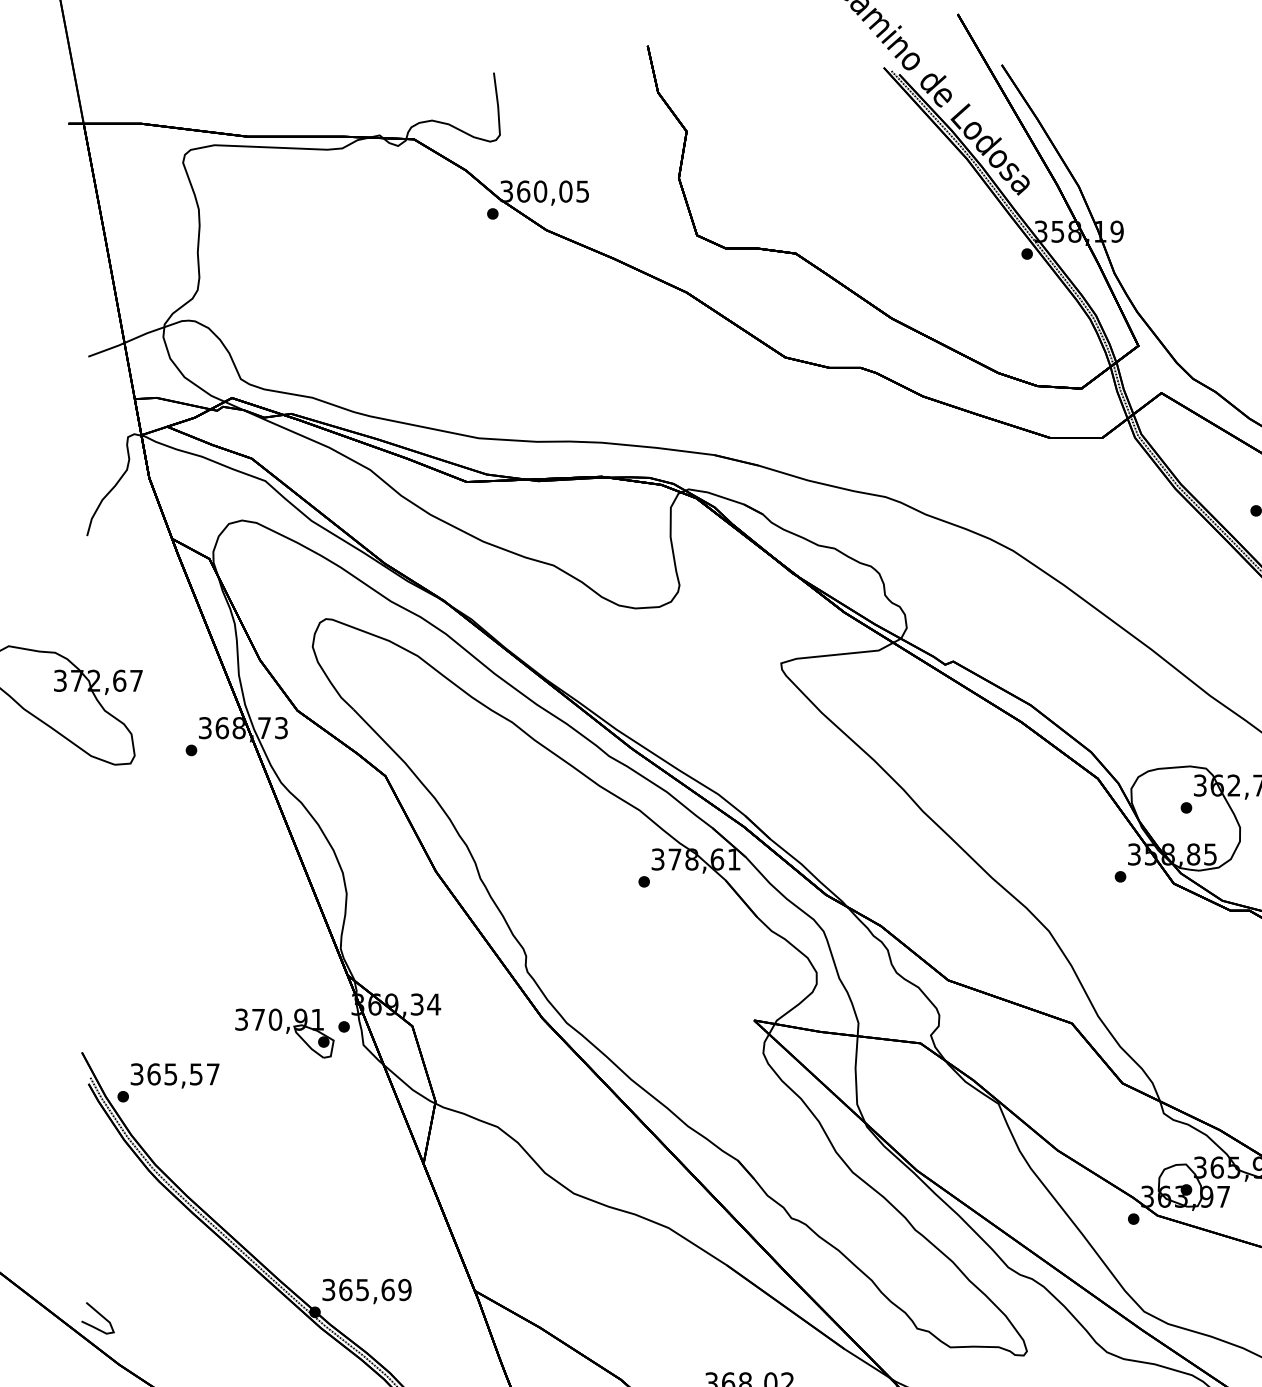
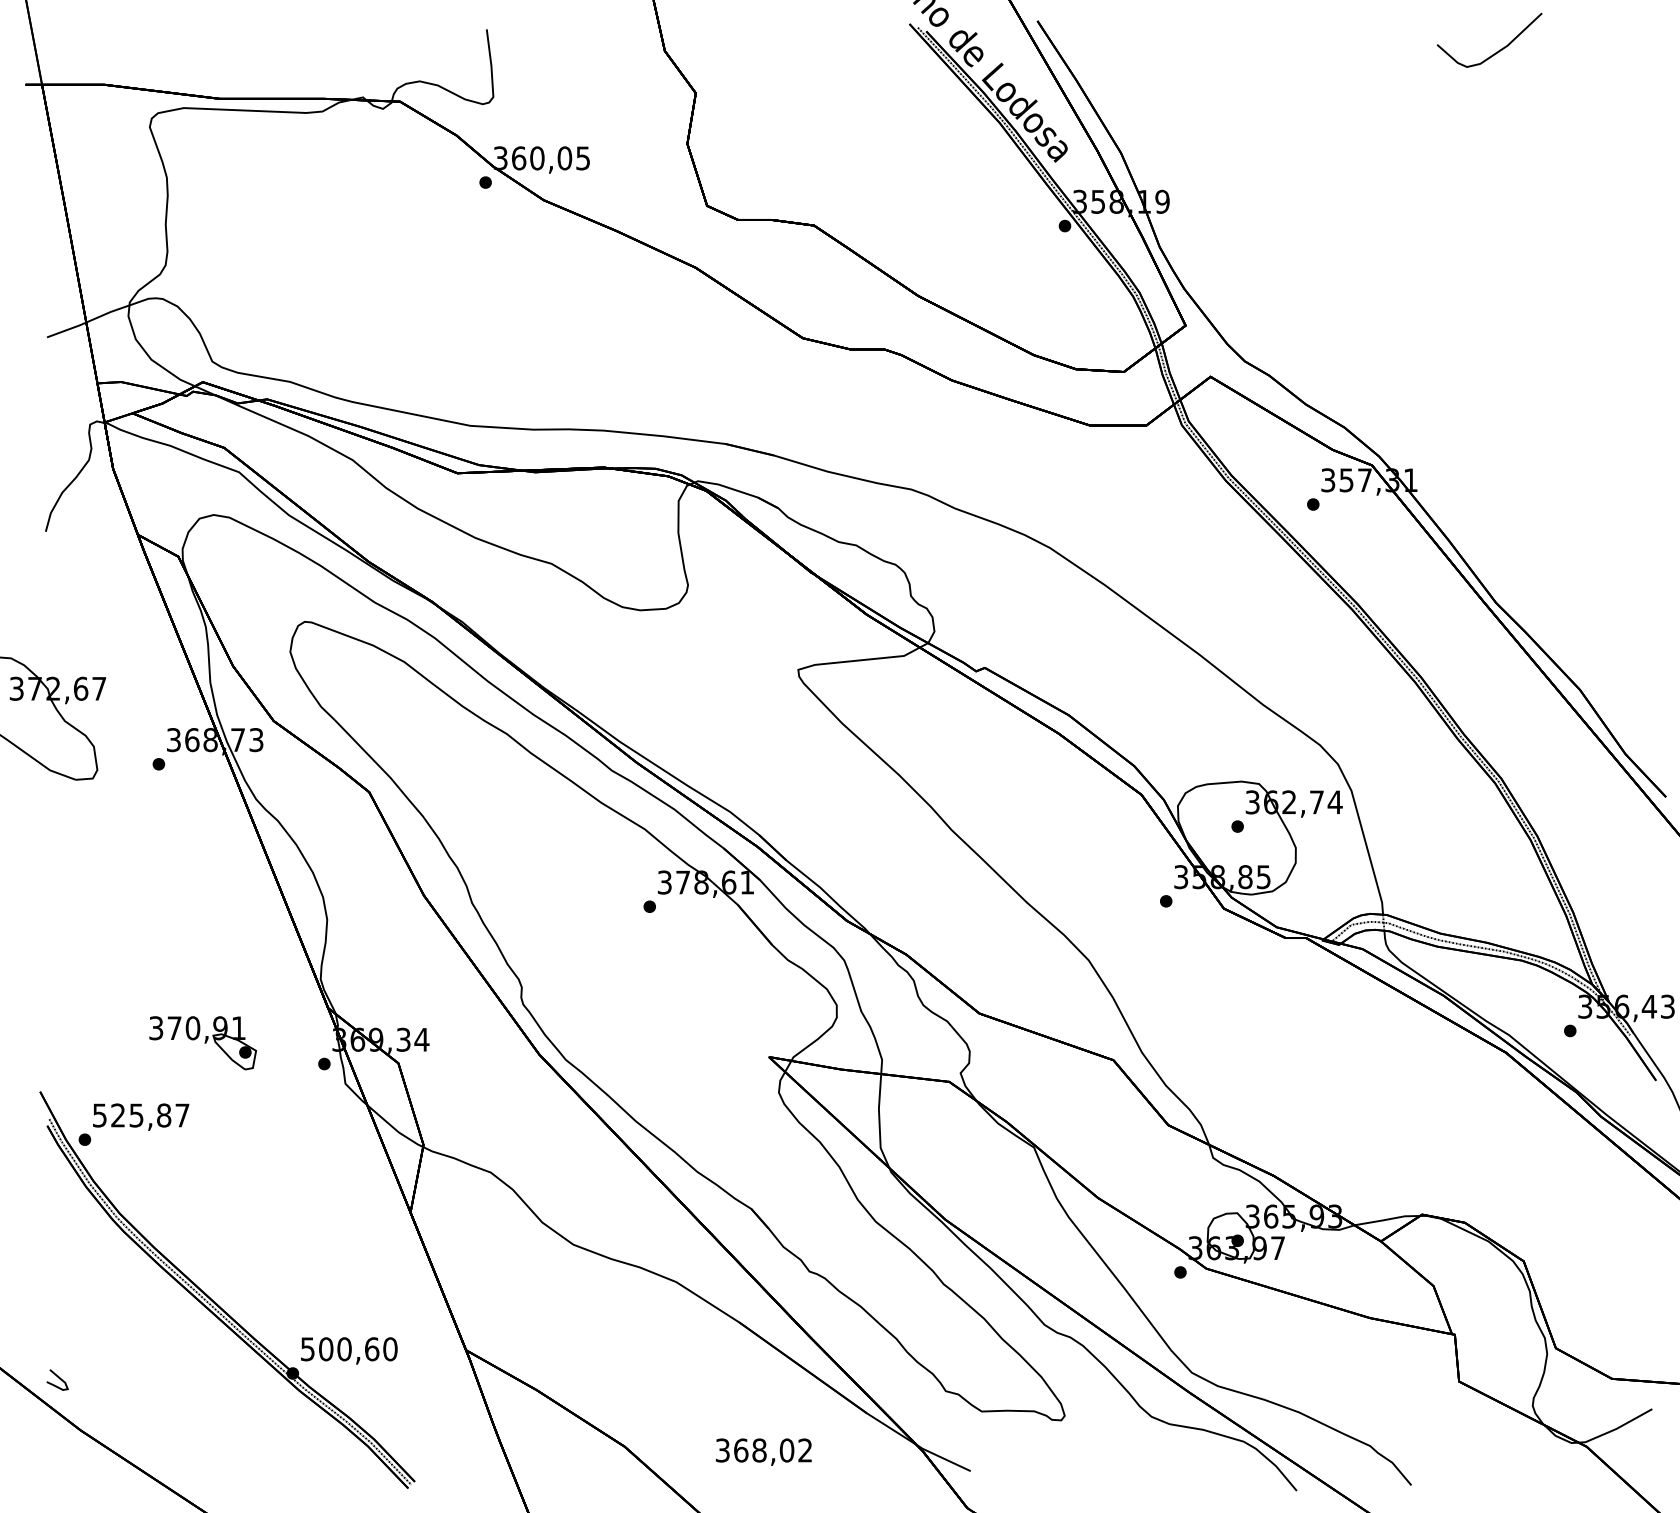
part: (284, 1033) -> (202, 1043), moved
text: (167, 1074) -> (132, 1115), 365,57 -> 525,87
text: (367, 1290) -> (349, 1349), 365,69 -> 500,60
part: (97, 1317) -> (57, 1379), size x0.6

